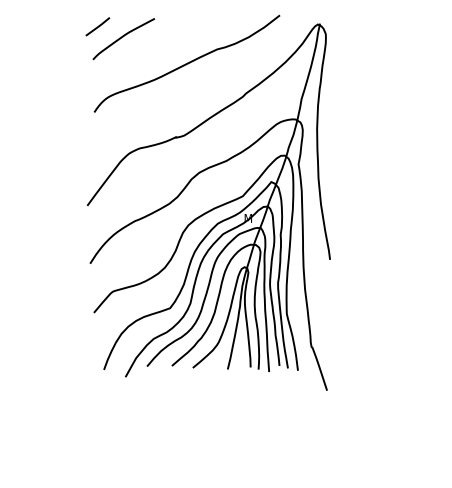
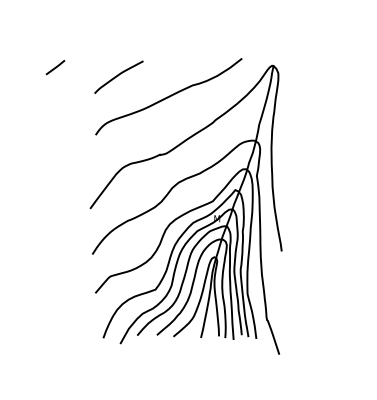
line: (97, 26) -> (55, 67), moved

